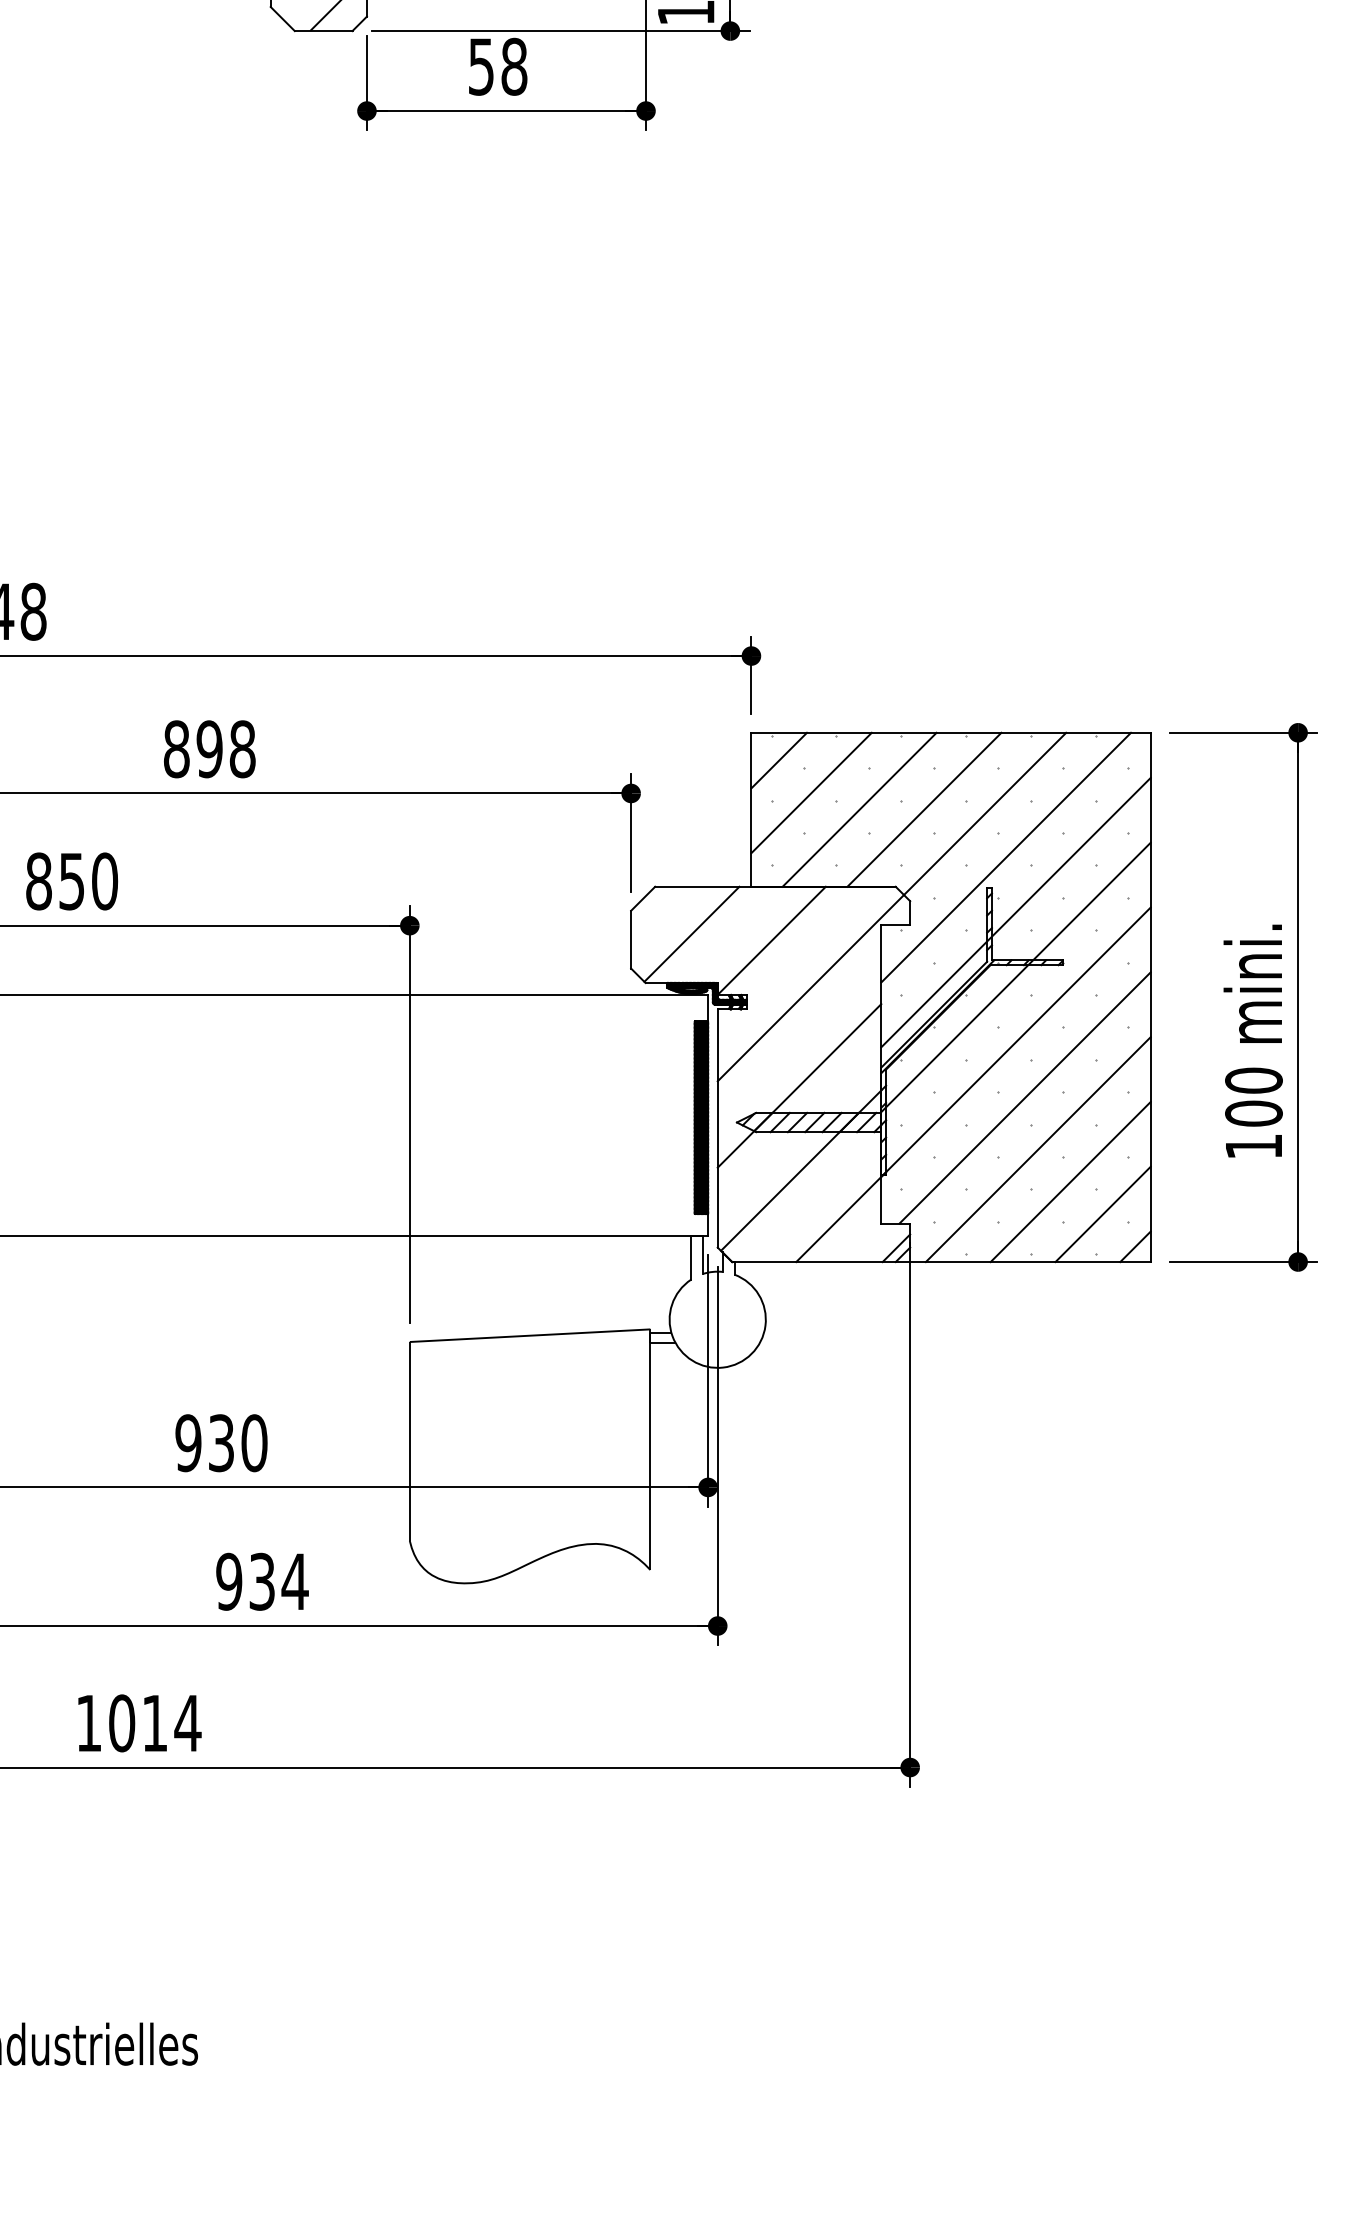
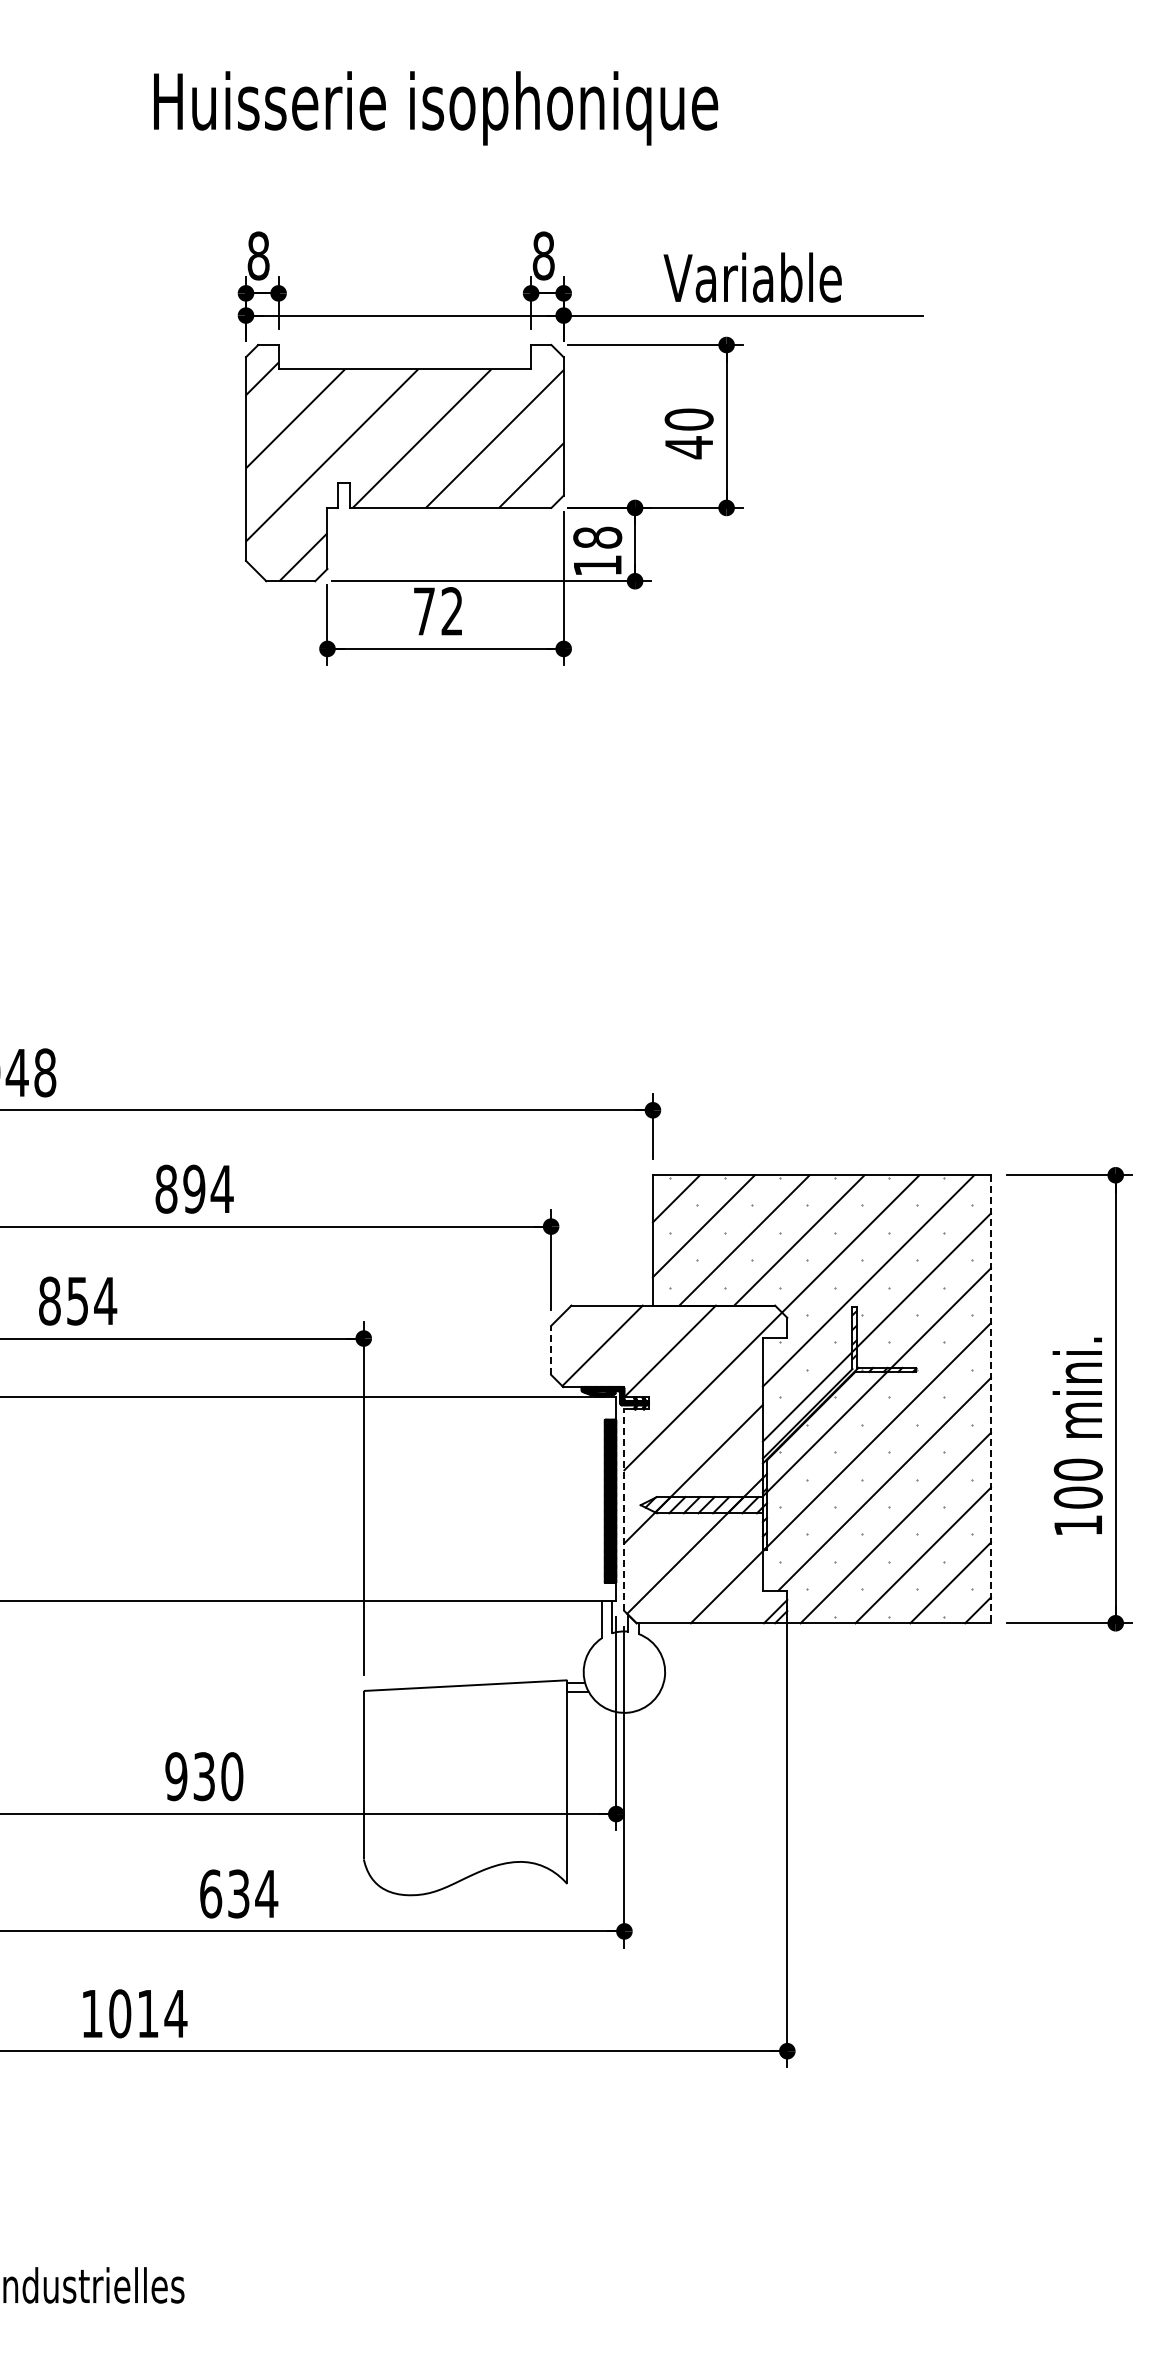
text: (498, 66) -> (438, 611), 58 -> 72
text: (241, 748) -> (221, 1188), 898 -> 894
text: (104, 880) -> (105, 1300), 850 -> 854
line: (631, 938) -> (551, 1349), solid -> dashed
line: (1150, 997) -> (990, 1399), solid -> dashed
line: (717, 1128) -> (624, 1510), solid -> dashed
text: (228, 1581) -> (210, 1893), 934 -> 634

